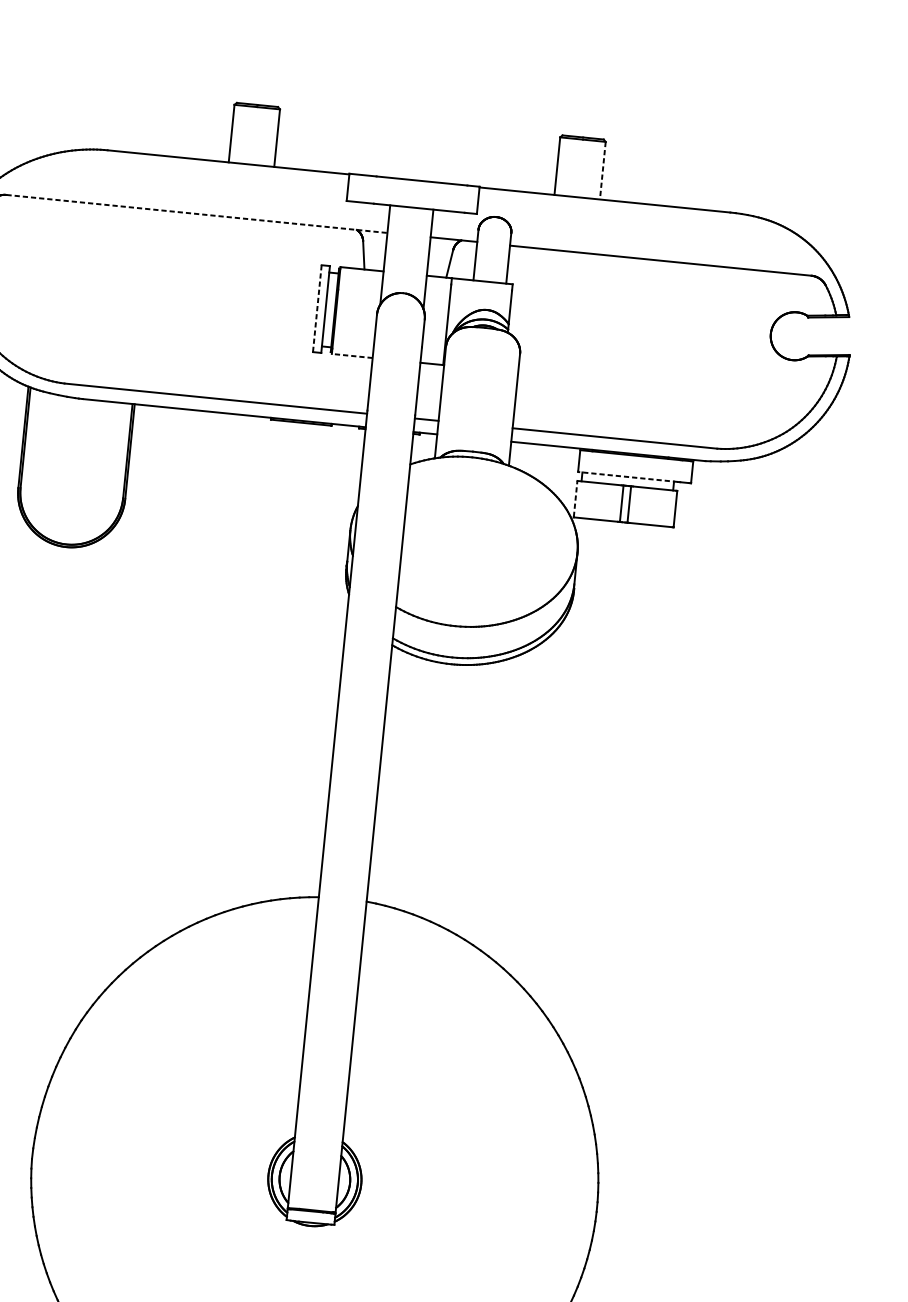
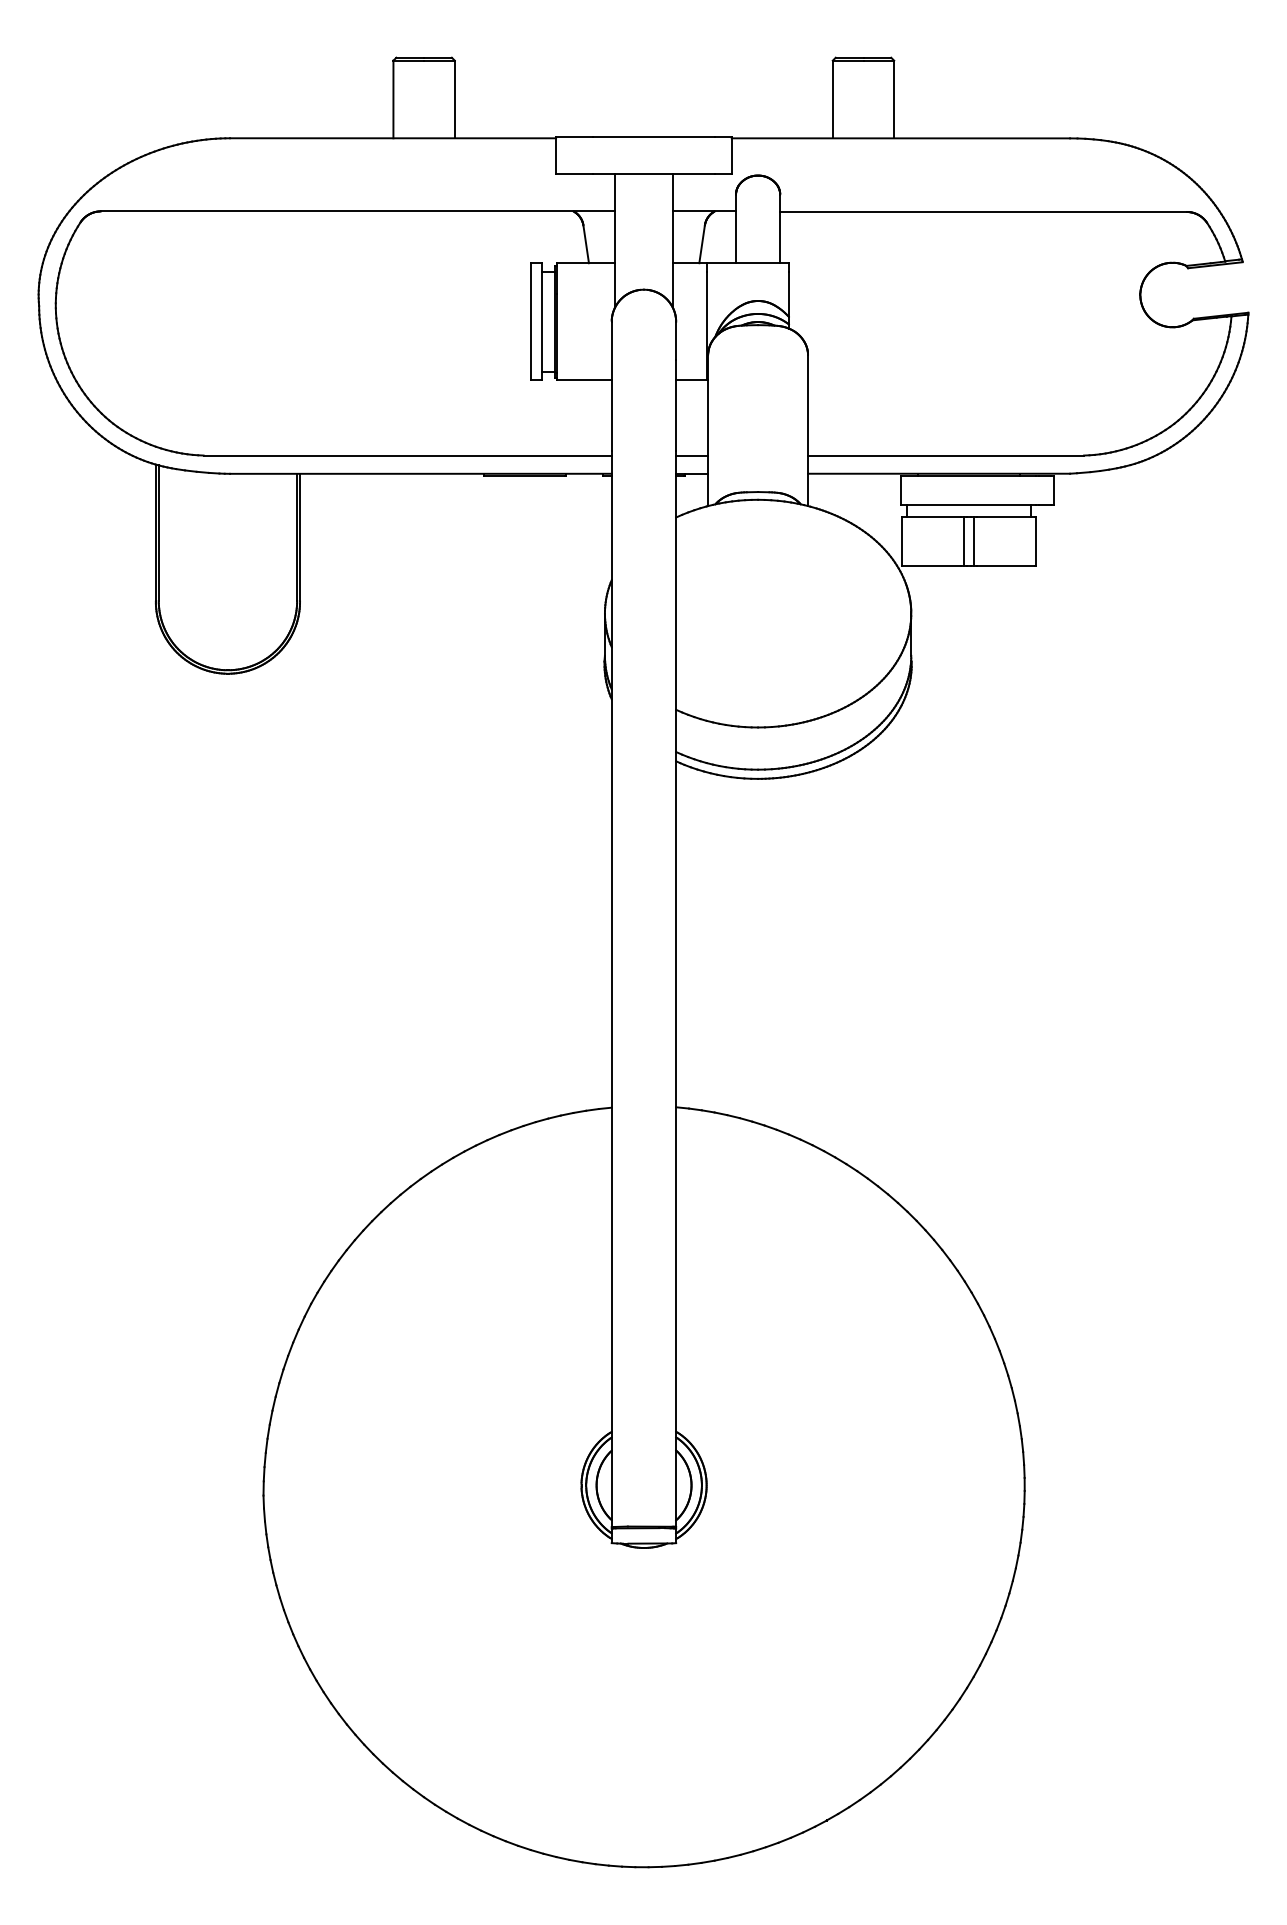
line: (603, 170) -> (894, 99), dashed -> solid
line: (196, 214) -> (357, 211), dashed -> solid
line: (317, 308) -> (531, 321), dashed -> solid
line: (352, 356) -> (584, 380), dashed -> solid
line: (627, 477) -> (968, 505), dashed -> solid
line: (575, 498) -> (901, 541), dashed -> solid

